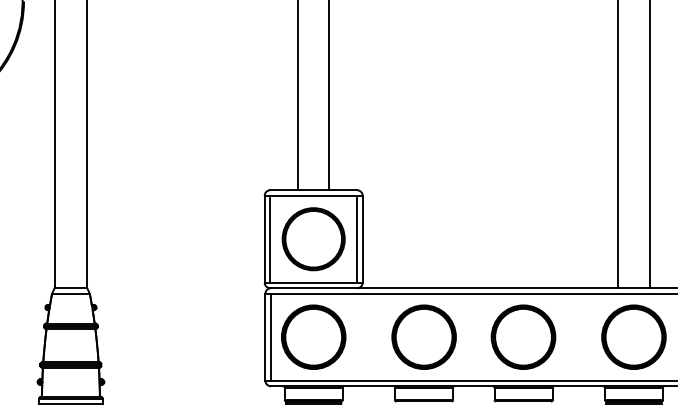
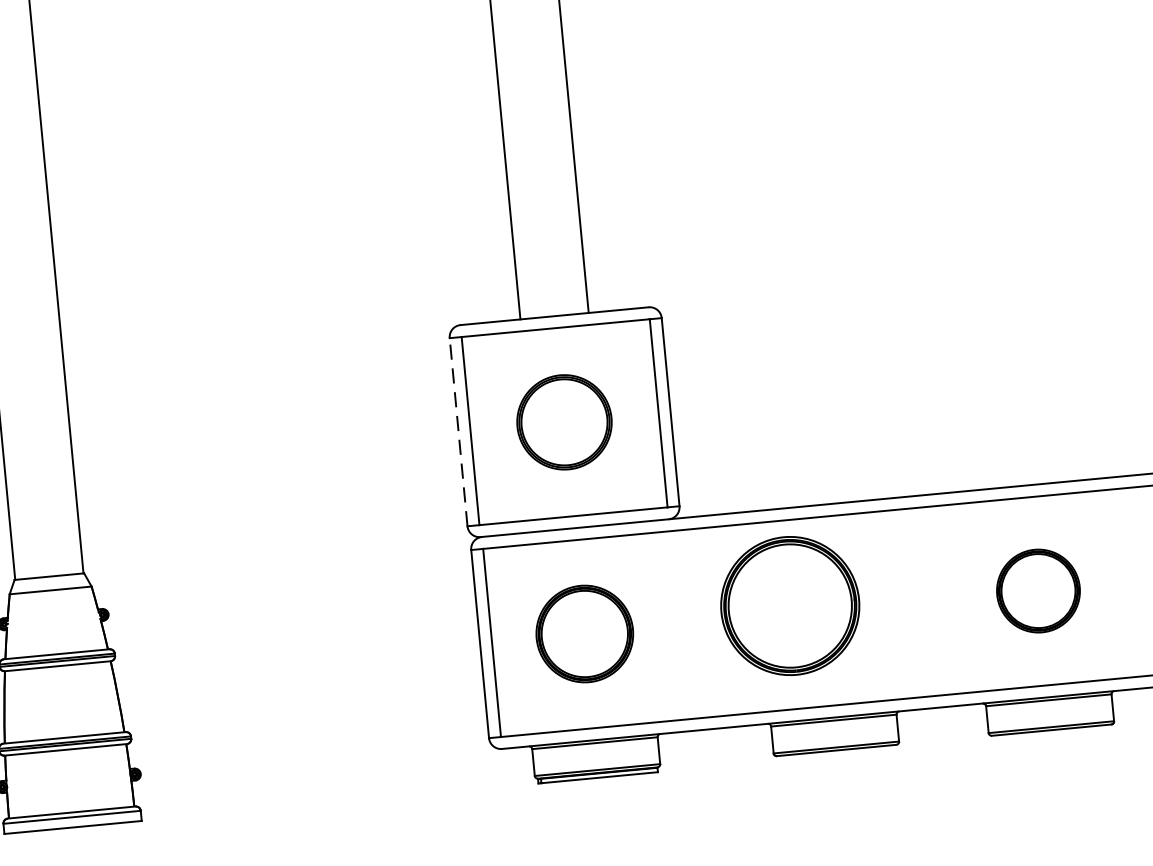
line: (264, 238) -> (458, 430), solid -> dashed
part: (313, 239) -> (564, 422), size x0.7
part: (313, 336) -> (584, 632), size x0.7
part: (423, 336) -> (788, 604), moved
part: (523, 336) -> (1038, 589), size x0.6

